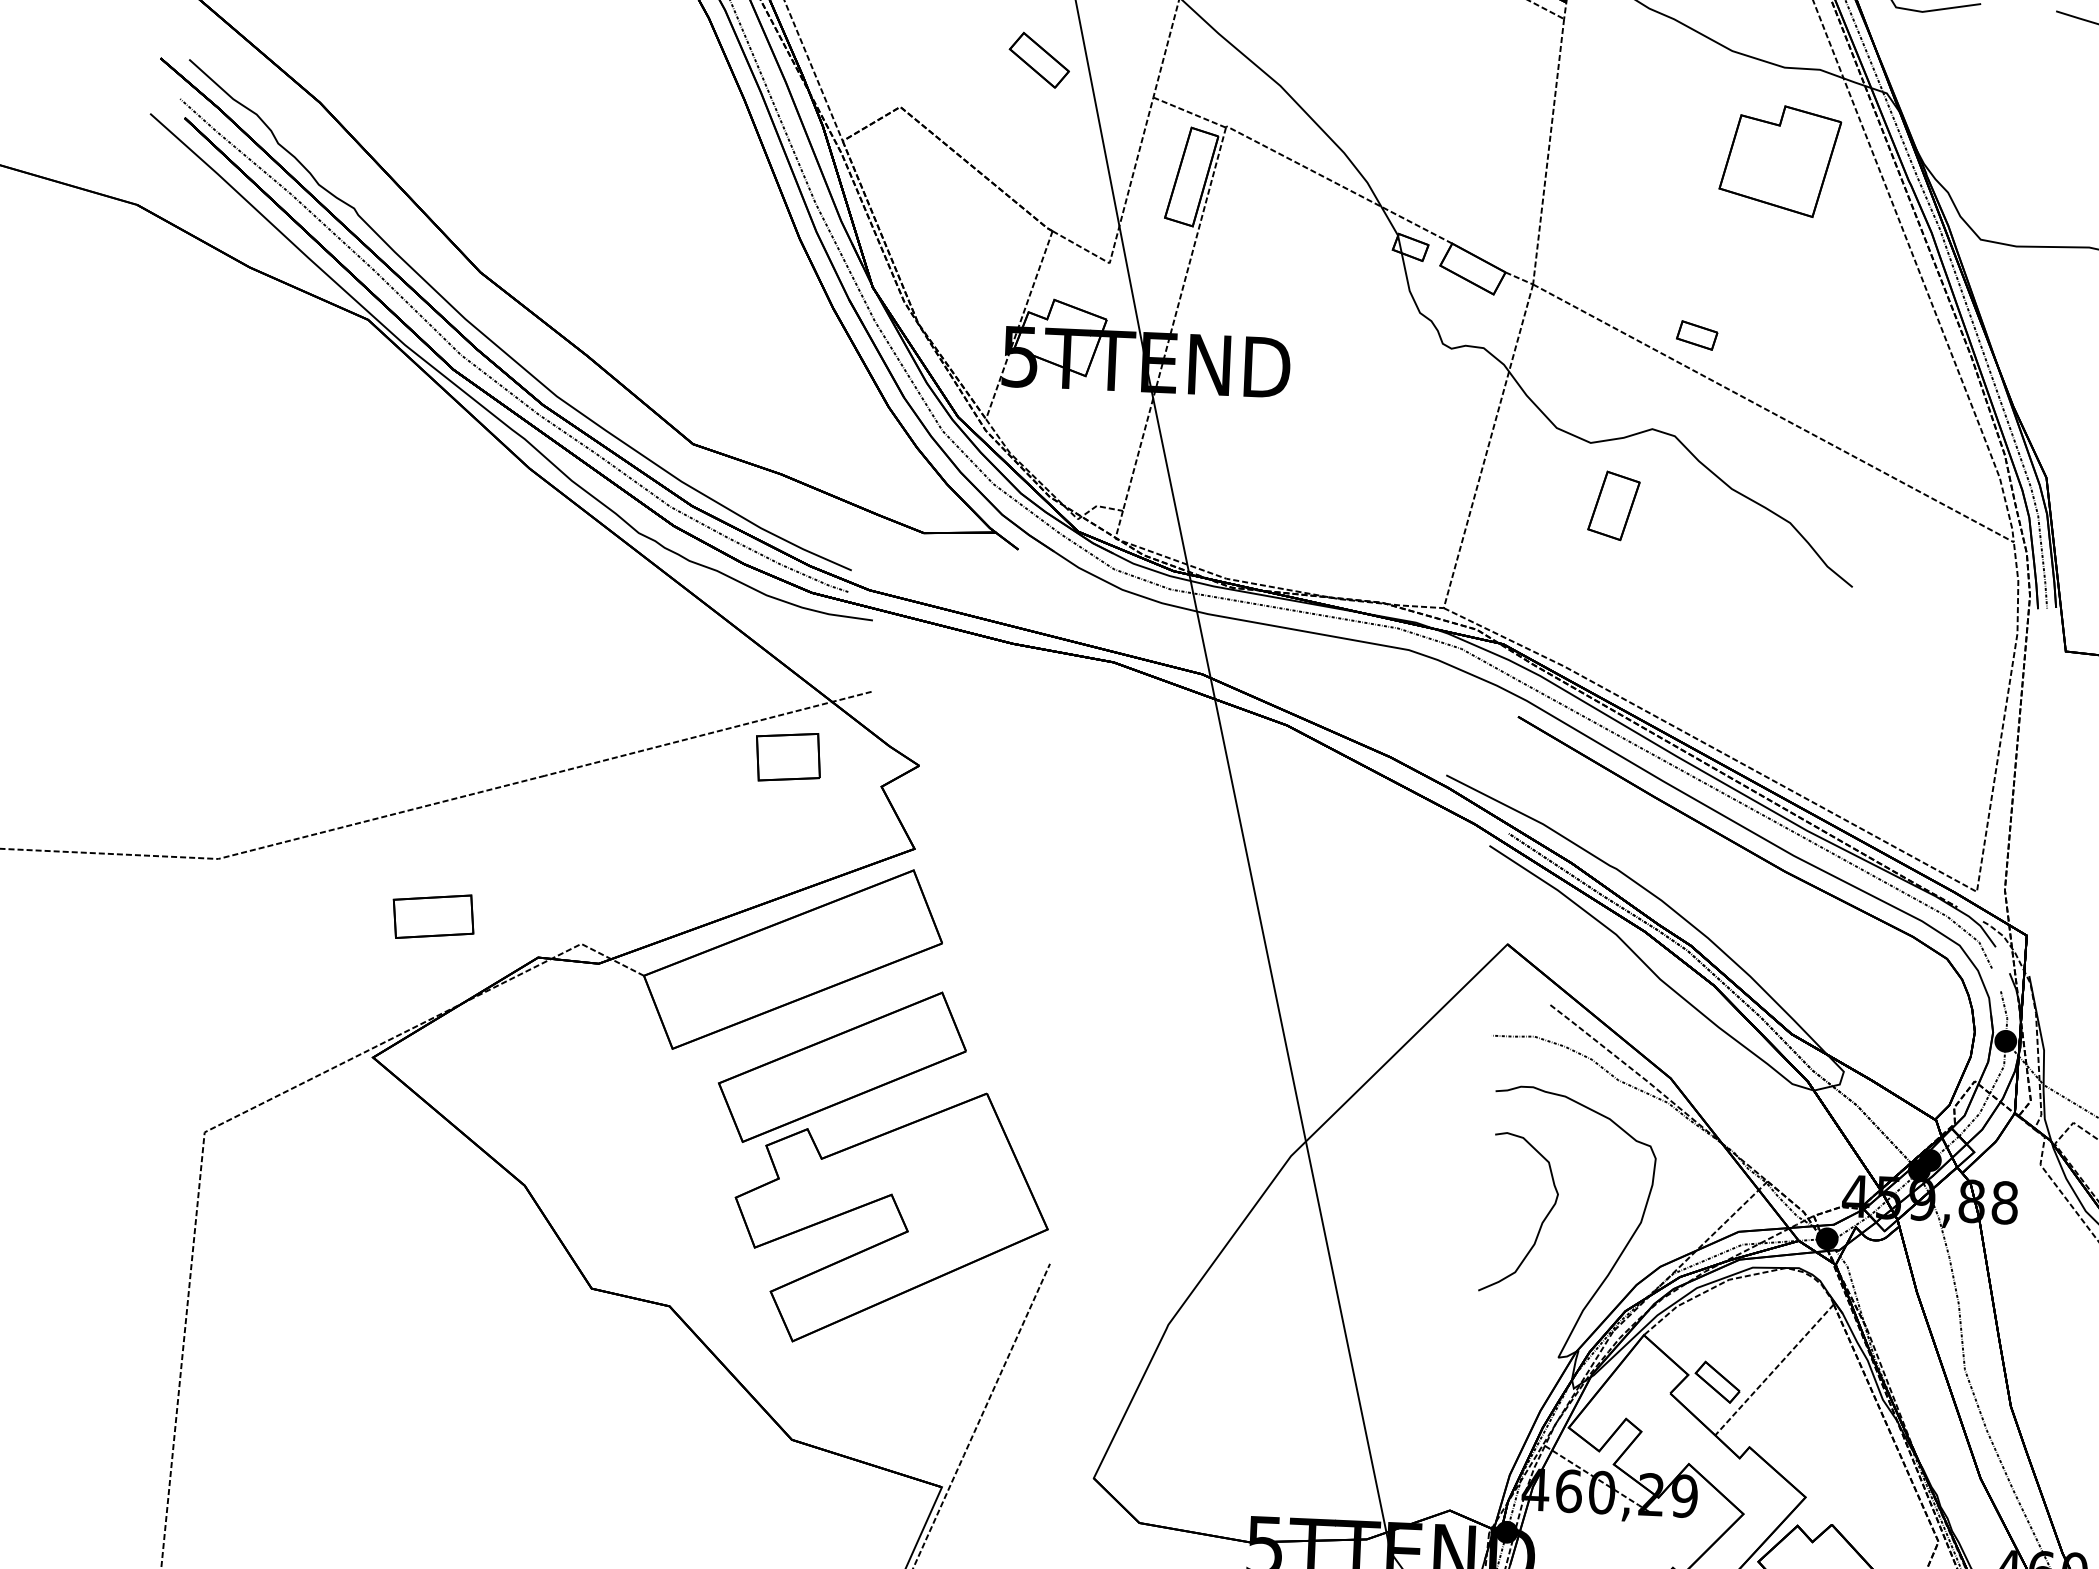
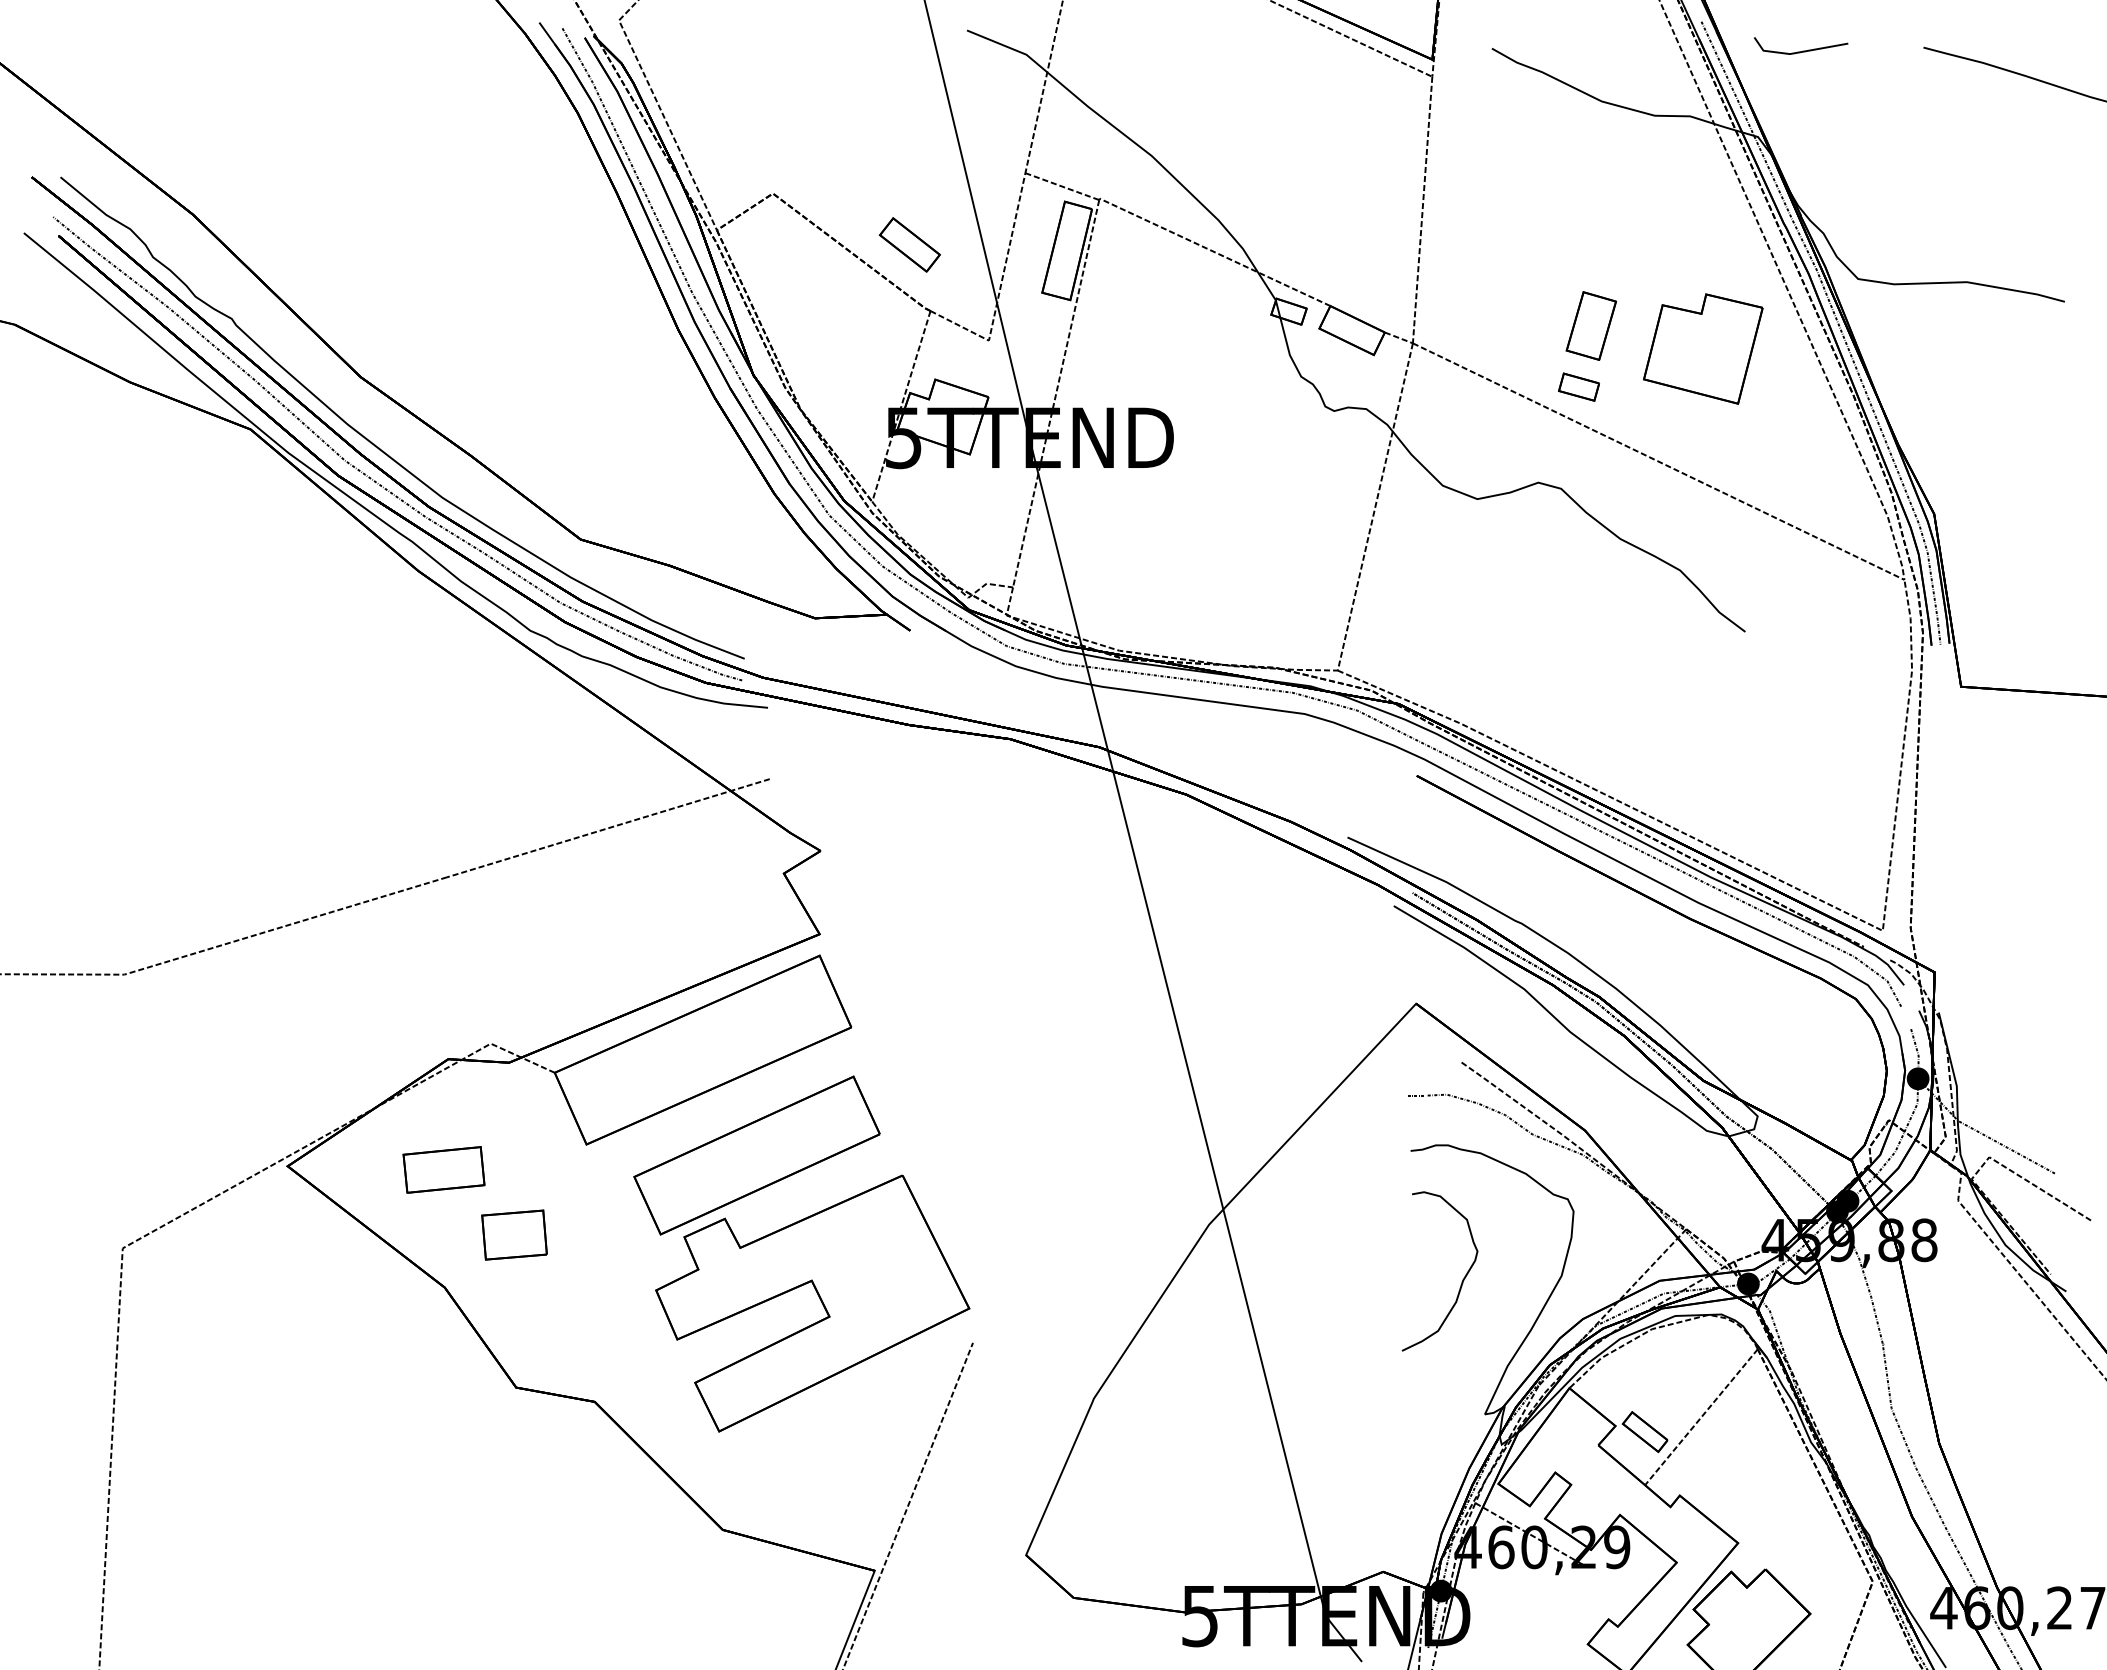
part: (1039, 59) -> (909, 244), moved
part: (1780, 160) -> (1703, 348), moved
part: (1613, 505) -> (1590, 325), moved
part: (788, 756) -> (514, 1234), moved
part: (433, 916) -> (443, 1169), moved

